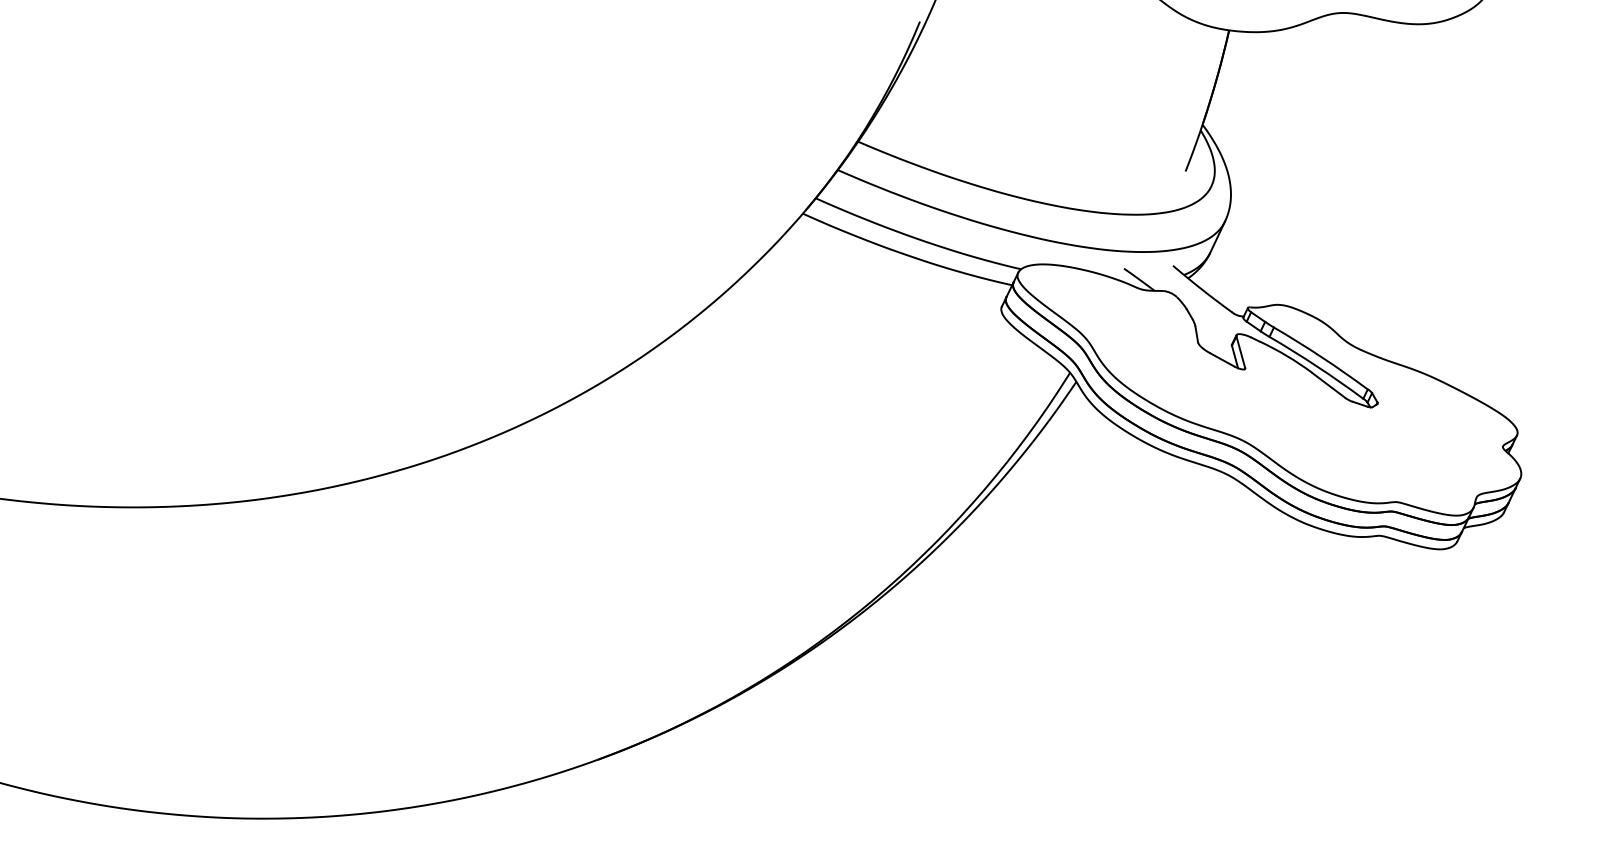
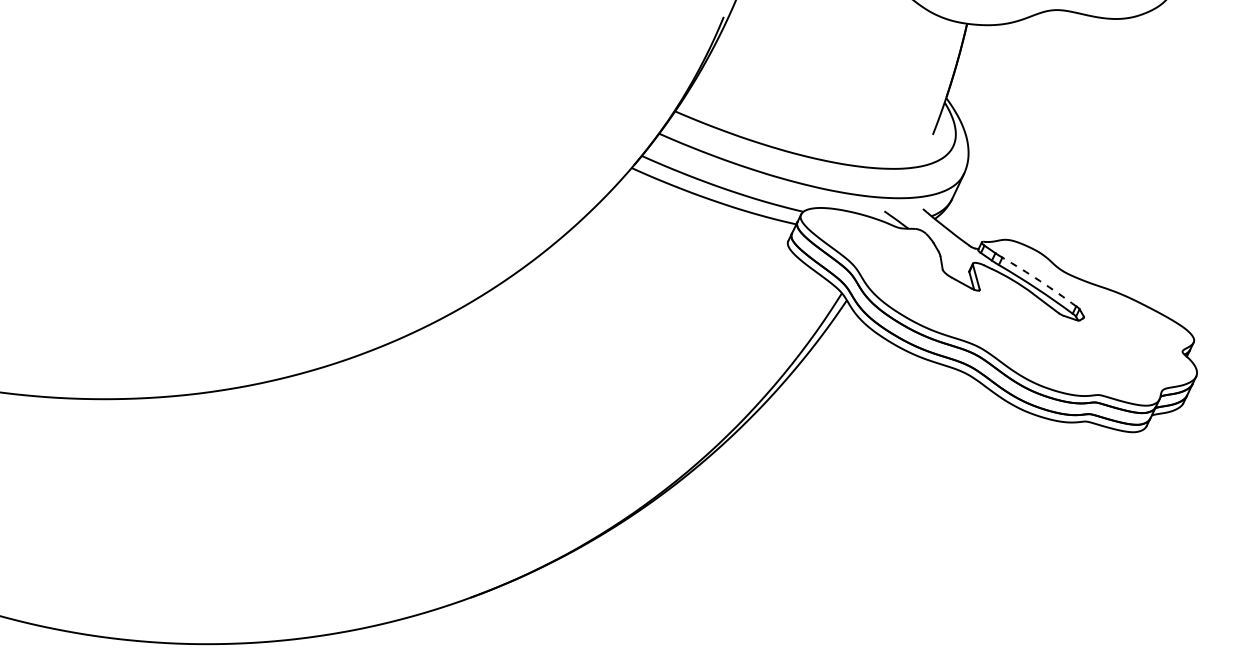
arc: (1321, 357) -> (1039, 281), solid -> dashed

